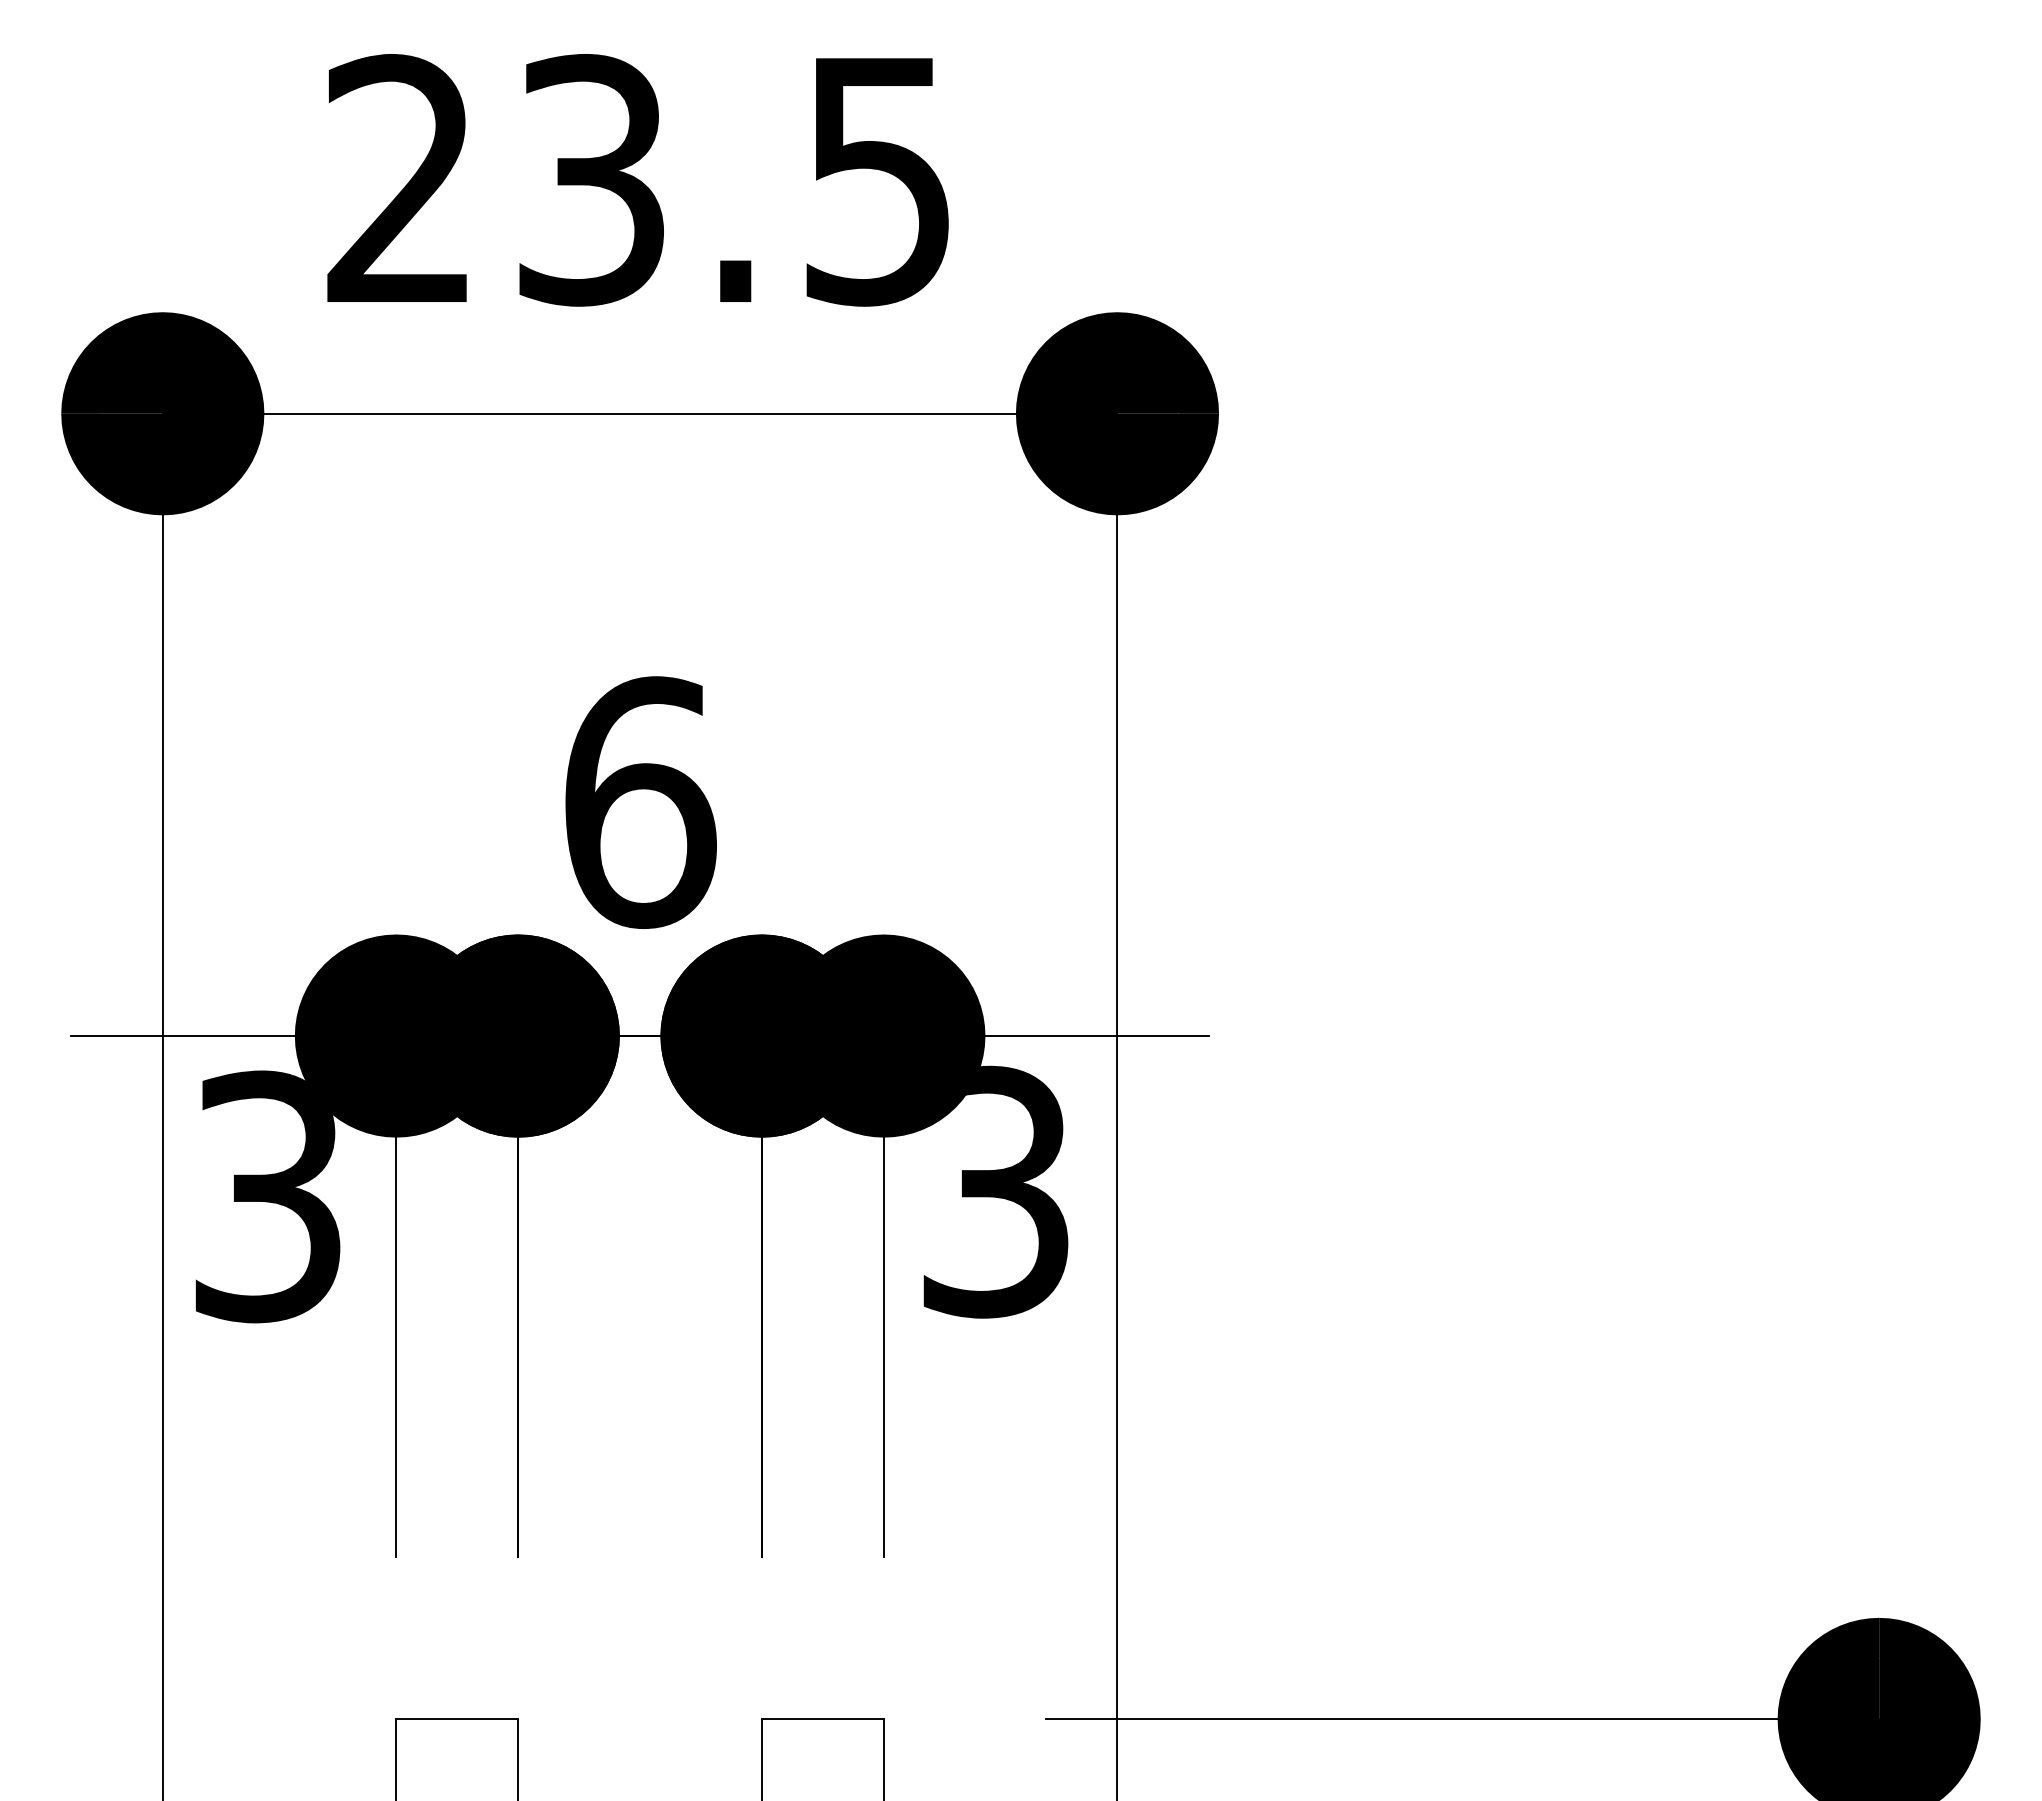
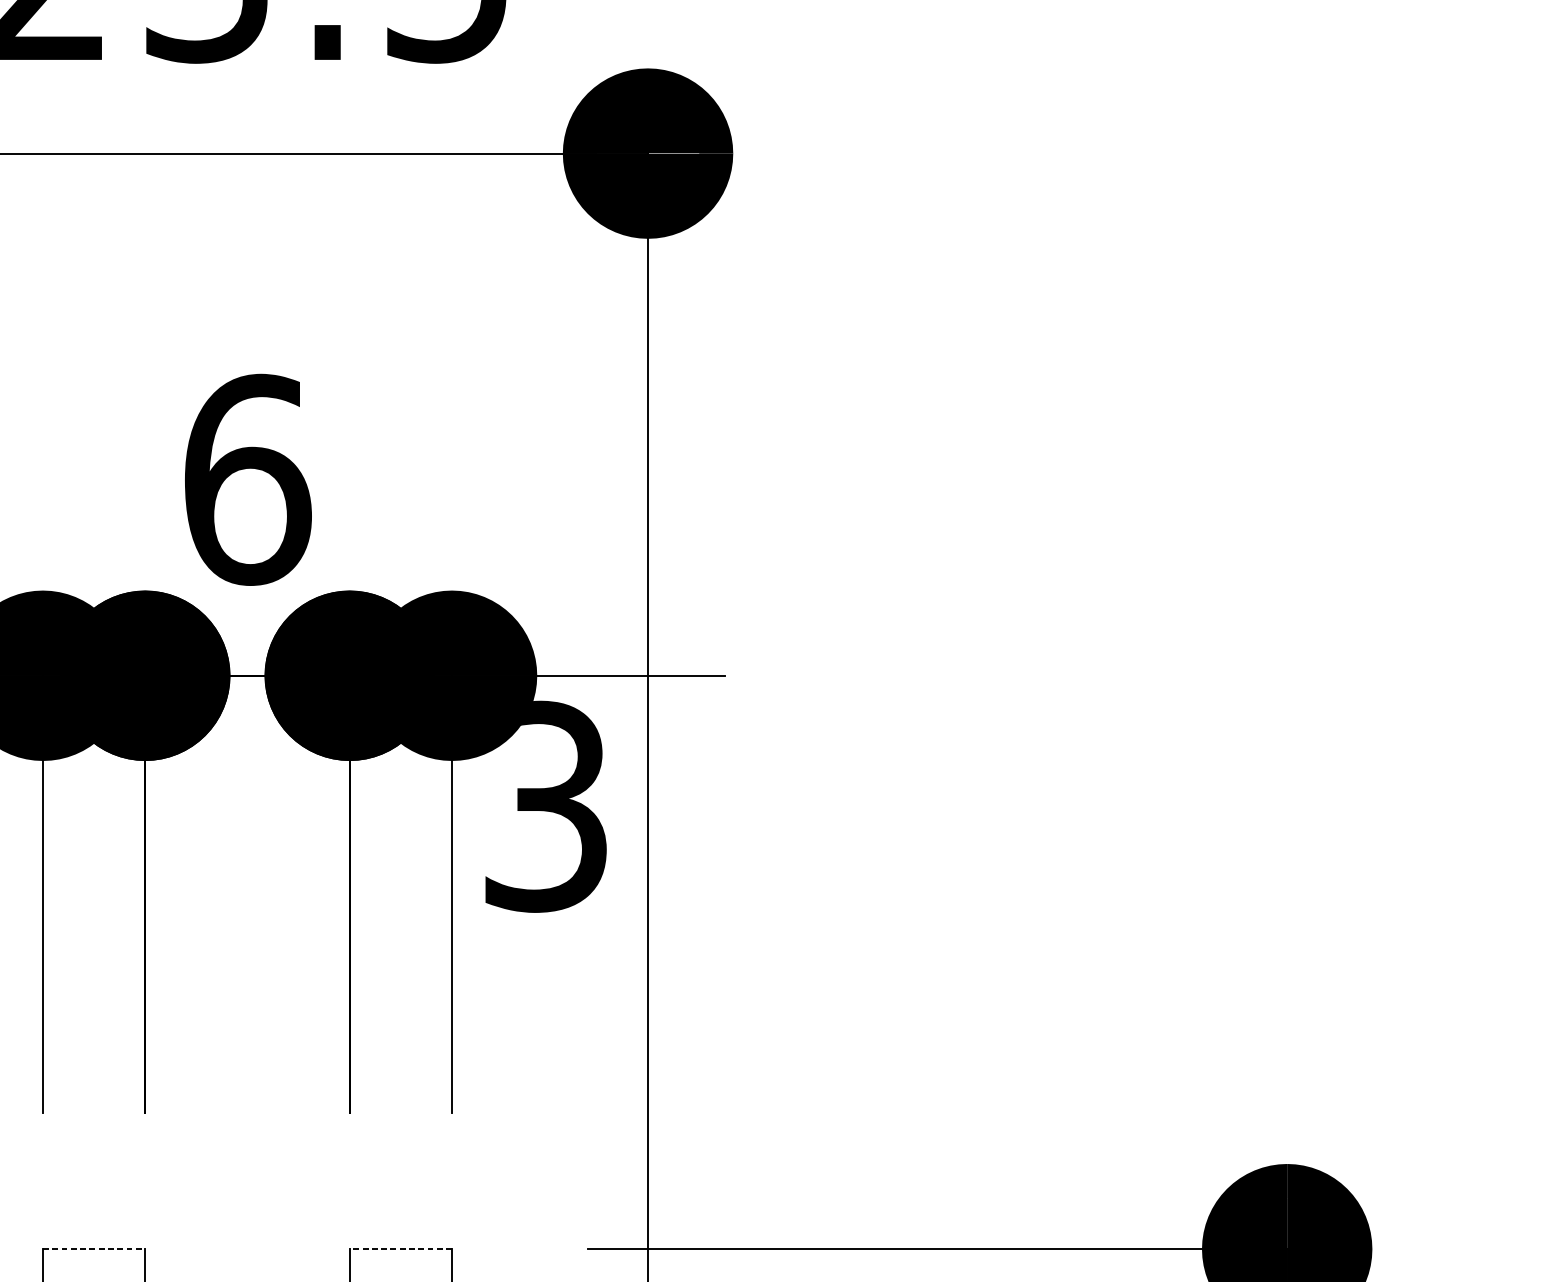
line: (457, 1719) -> (94, 1249), solid -> dashed
line: (822, 1719) -> (400, 1249), solid -> dashed

